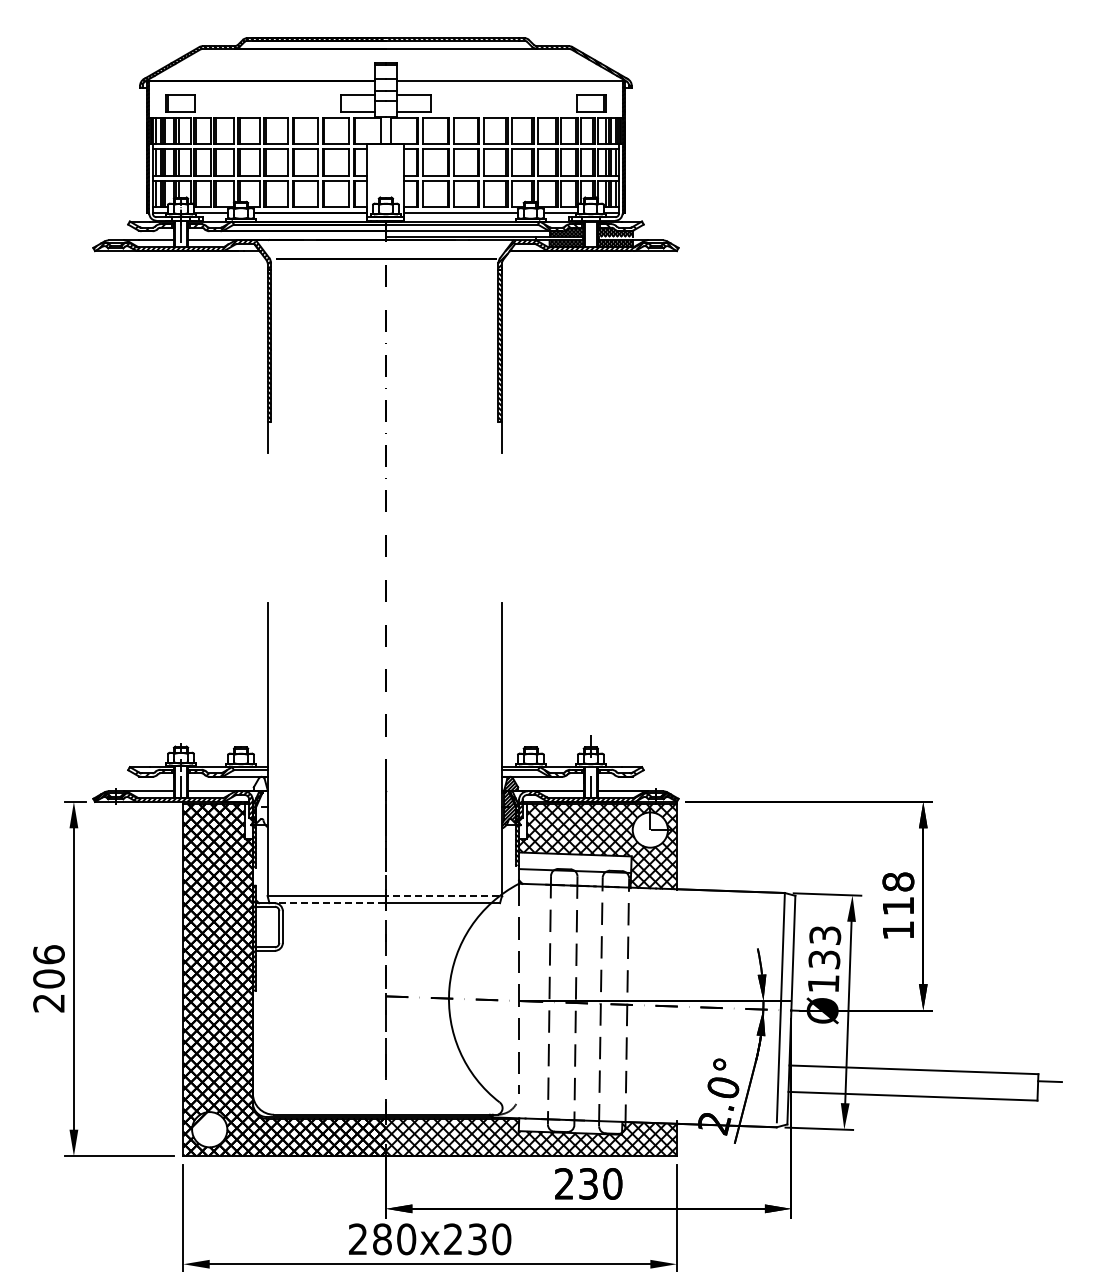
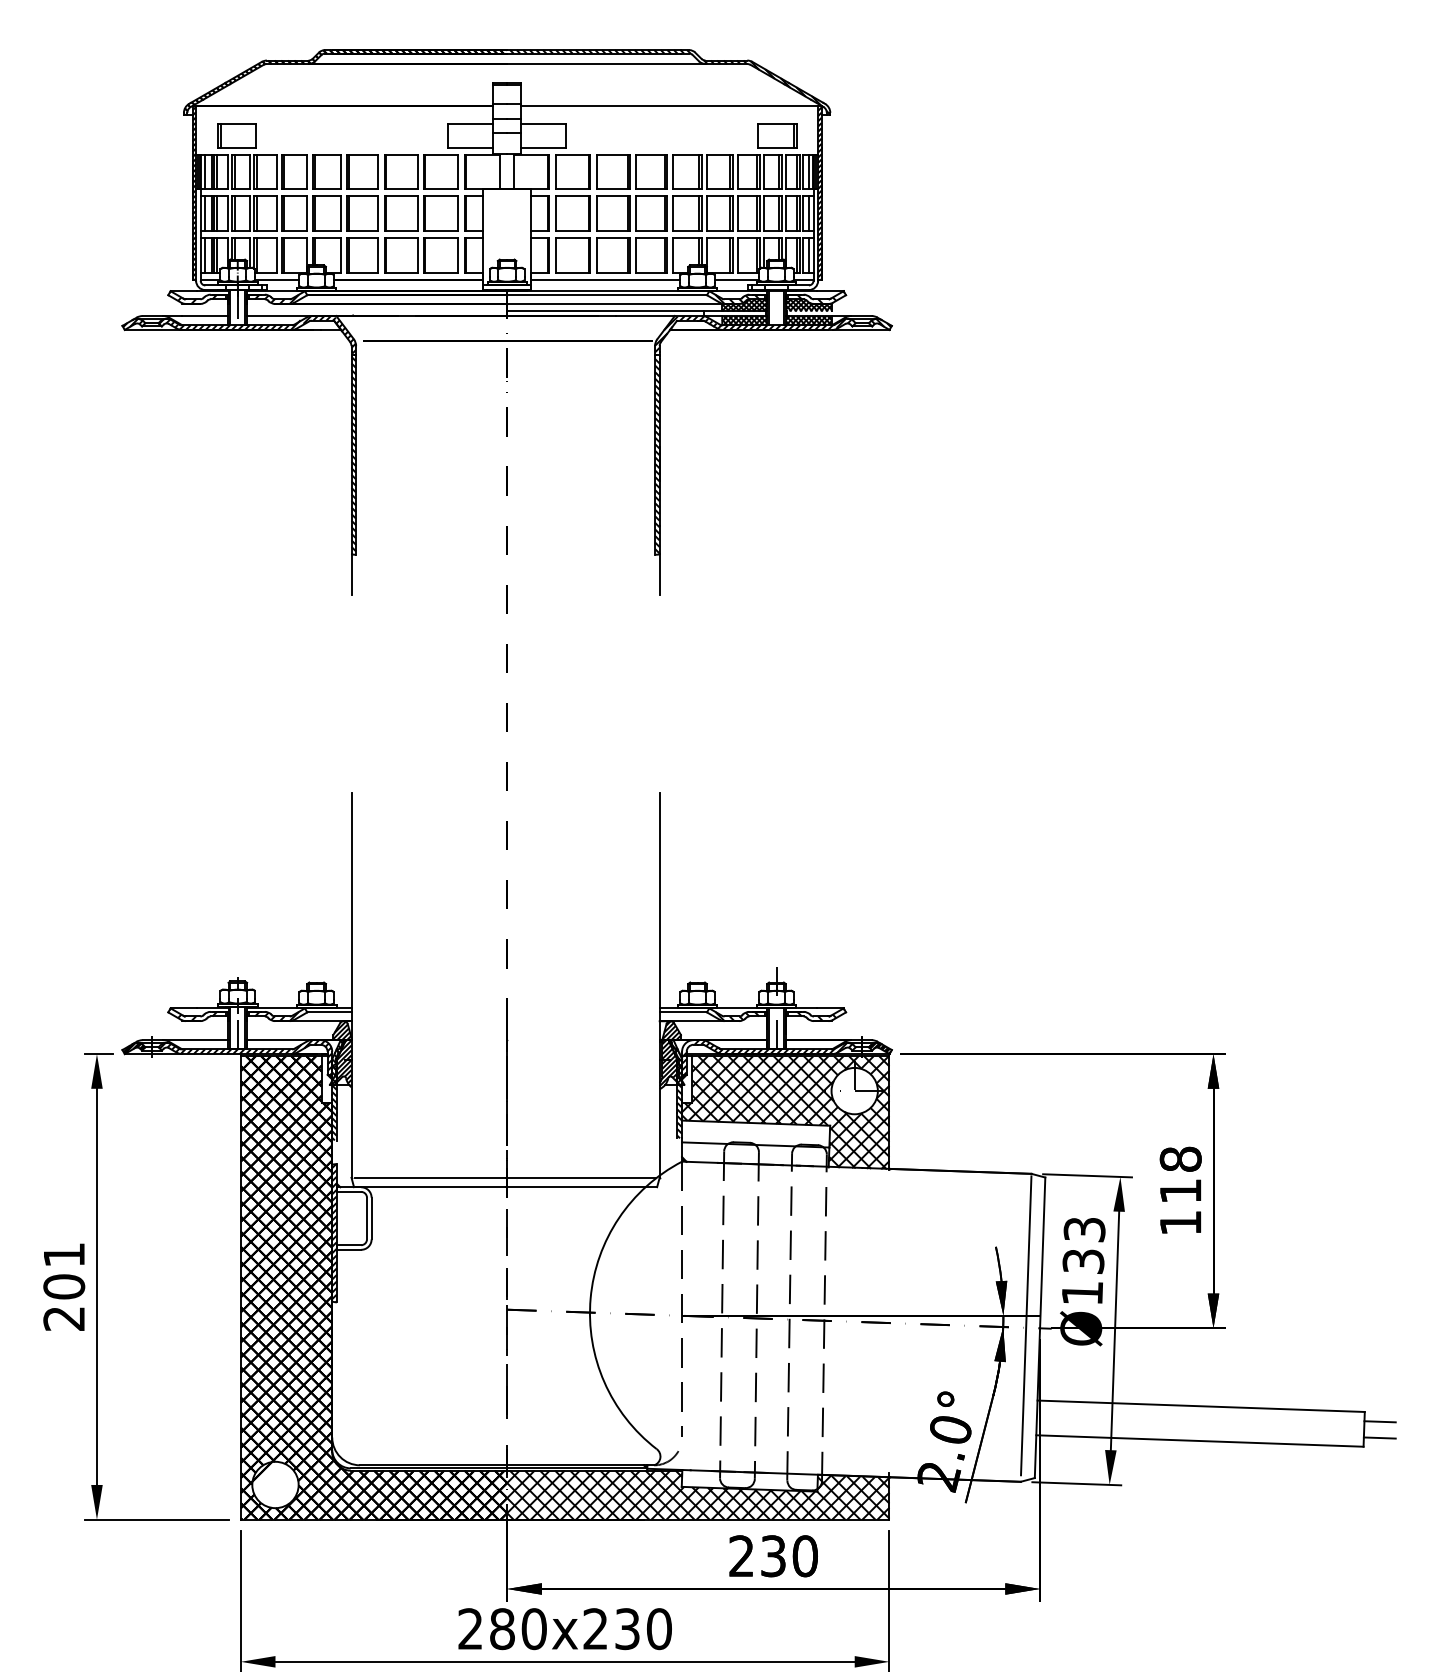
hatch: (259, 801) -> (340, 1053), added
line: (441, 895) -> (580, 1177), dashed -> solid
line: (327, 903) -> (430, 1187), dashed -> solid
text: (48, 954) -> (63, 1254), 206 -> 201
line: (1049, 1093) -> (1379, 1437), added

